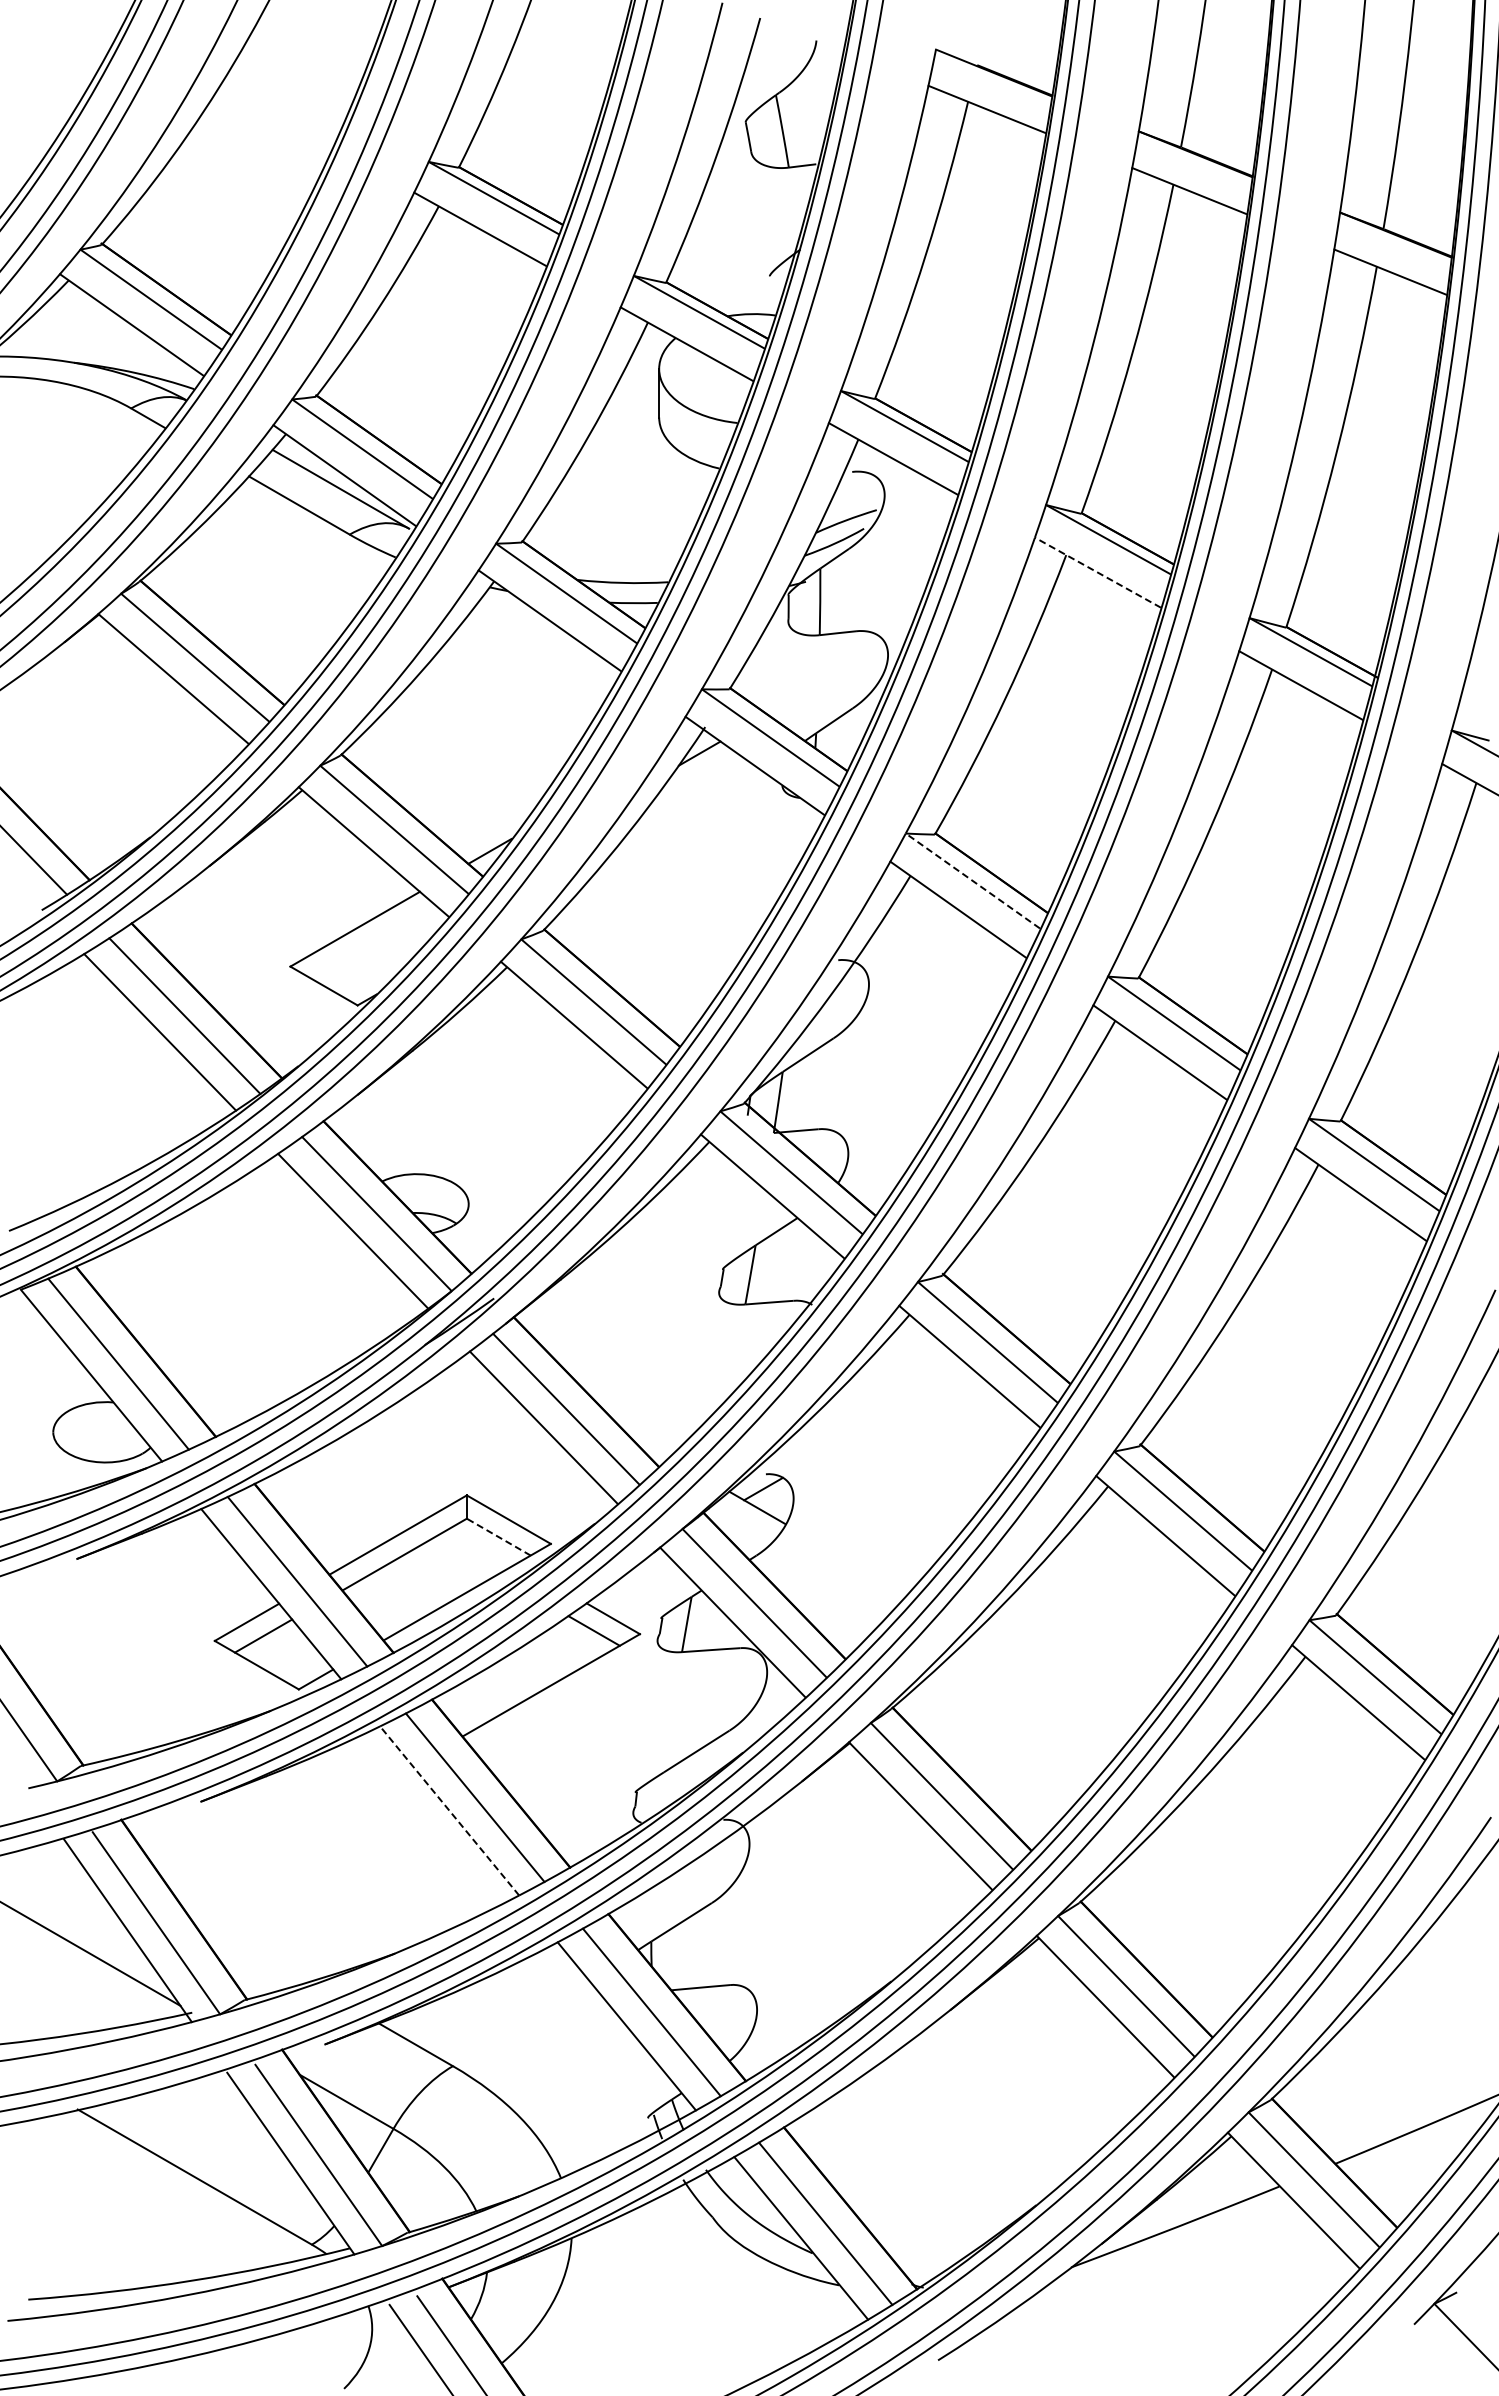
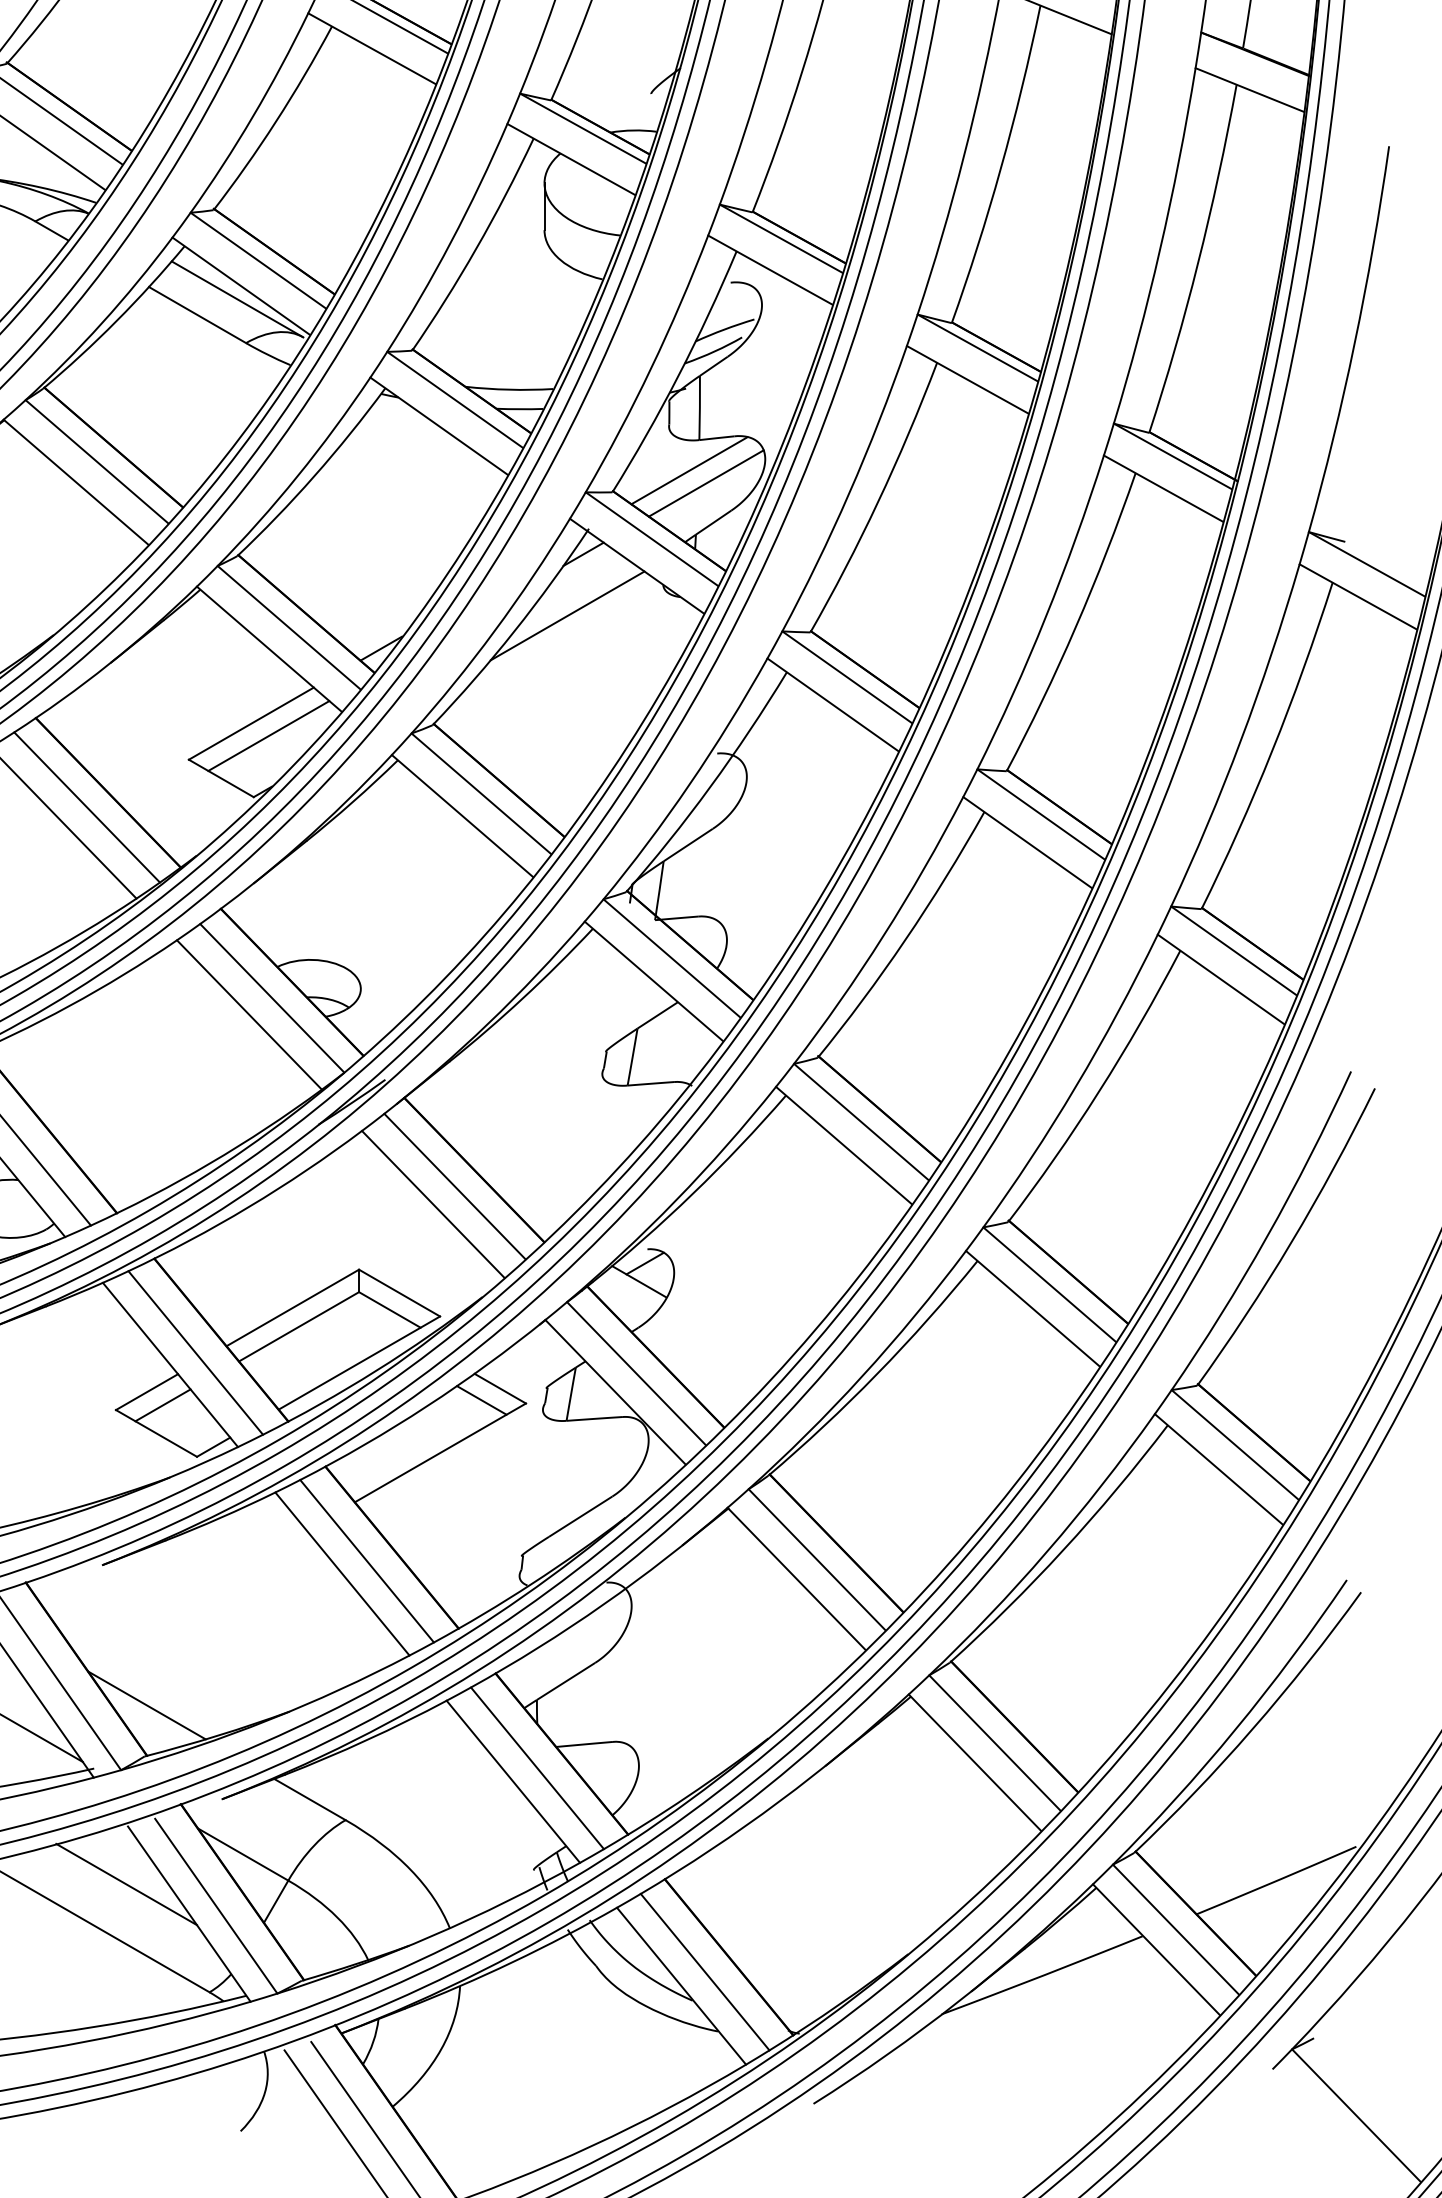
line: (1097, 572) -> (967, 379), dashed -> solid
line: (809, 666) -> (689, 470), added
line: (826, 679) -> (705, 482), added
line: (682, 817) -> (567, 615), added
line: (972, 880) -> (846, 676), dashed -> solid
line: (373, 941) -> (269, 735), added
line: (498, 1537) -> (389, 1310), dashed -> solid
line: (449, 1810) -> (342, 1573), dashed -> solid
line: (246, 1947) -> (146, 1705), added
line: (225, 2132) -> (126, 1884), added

